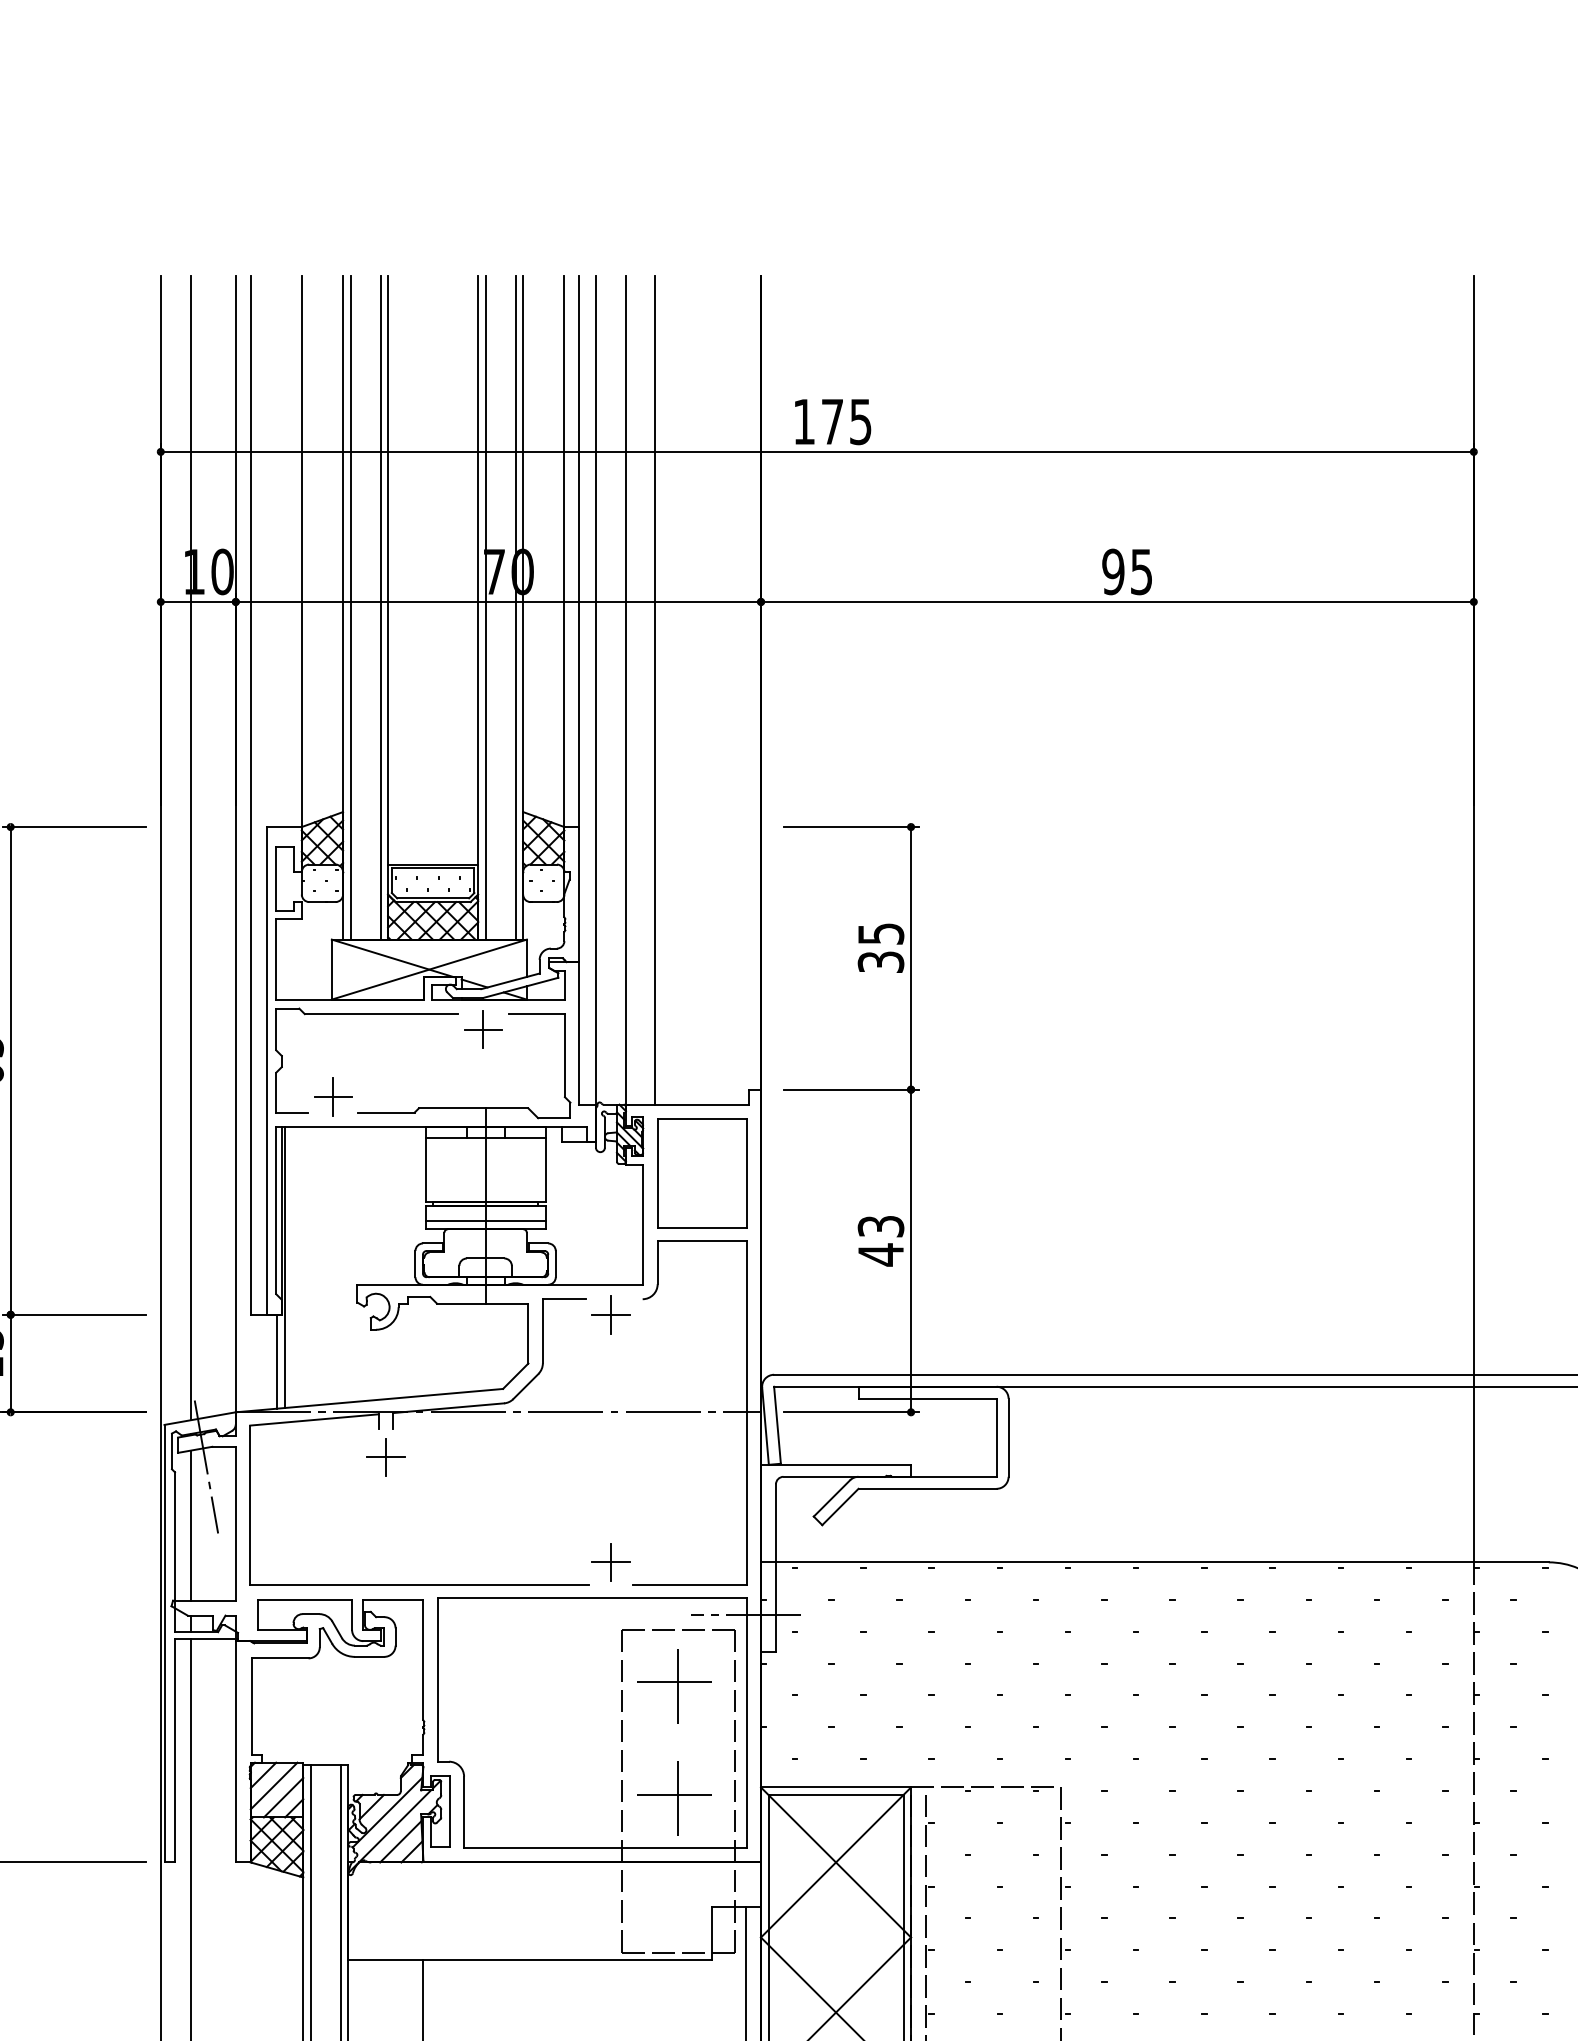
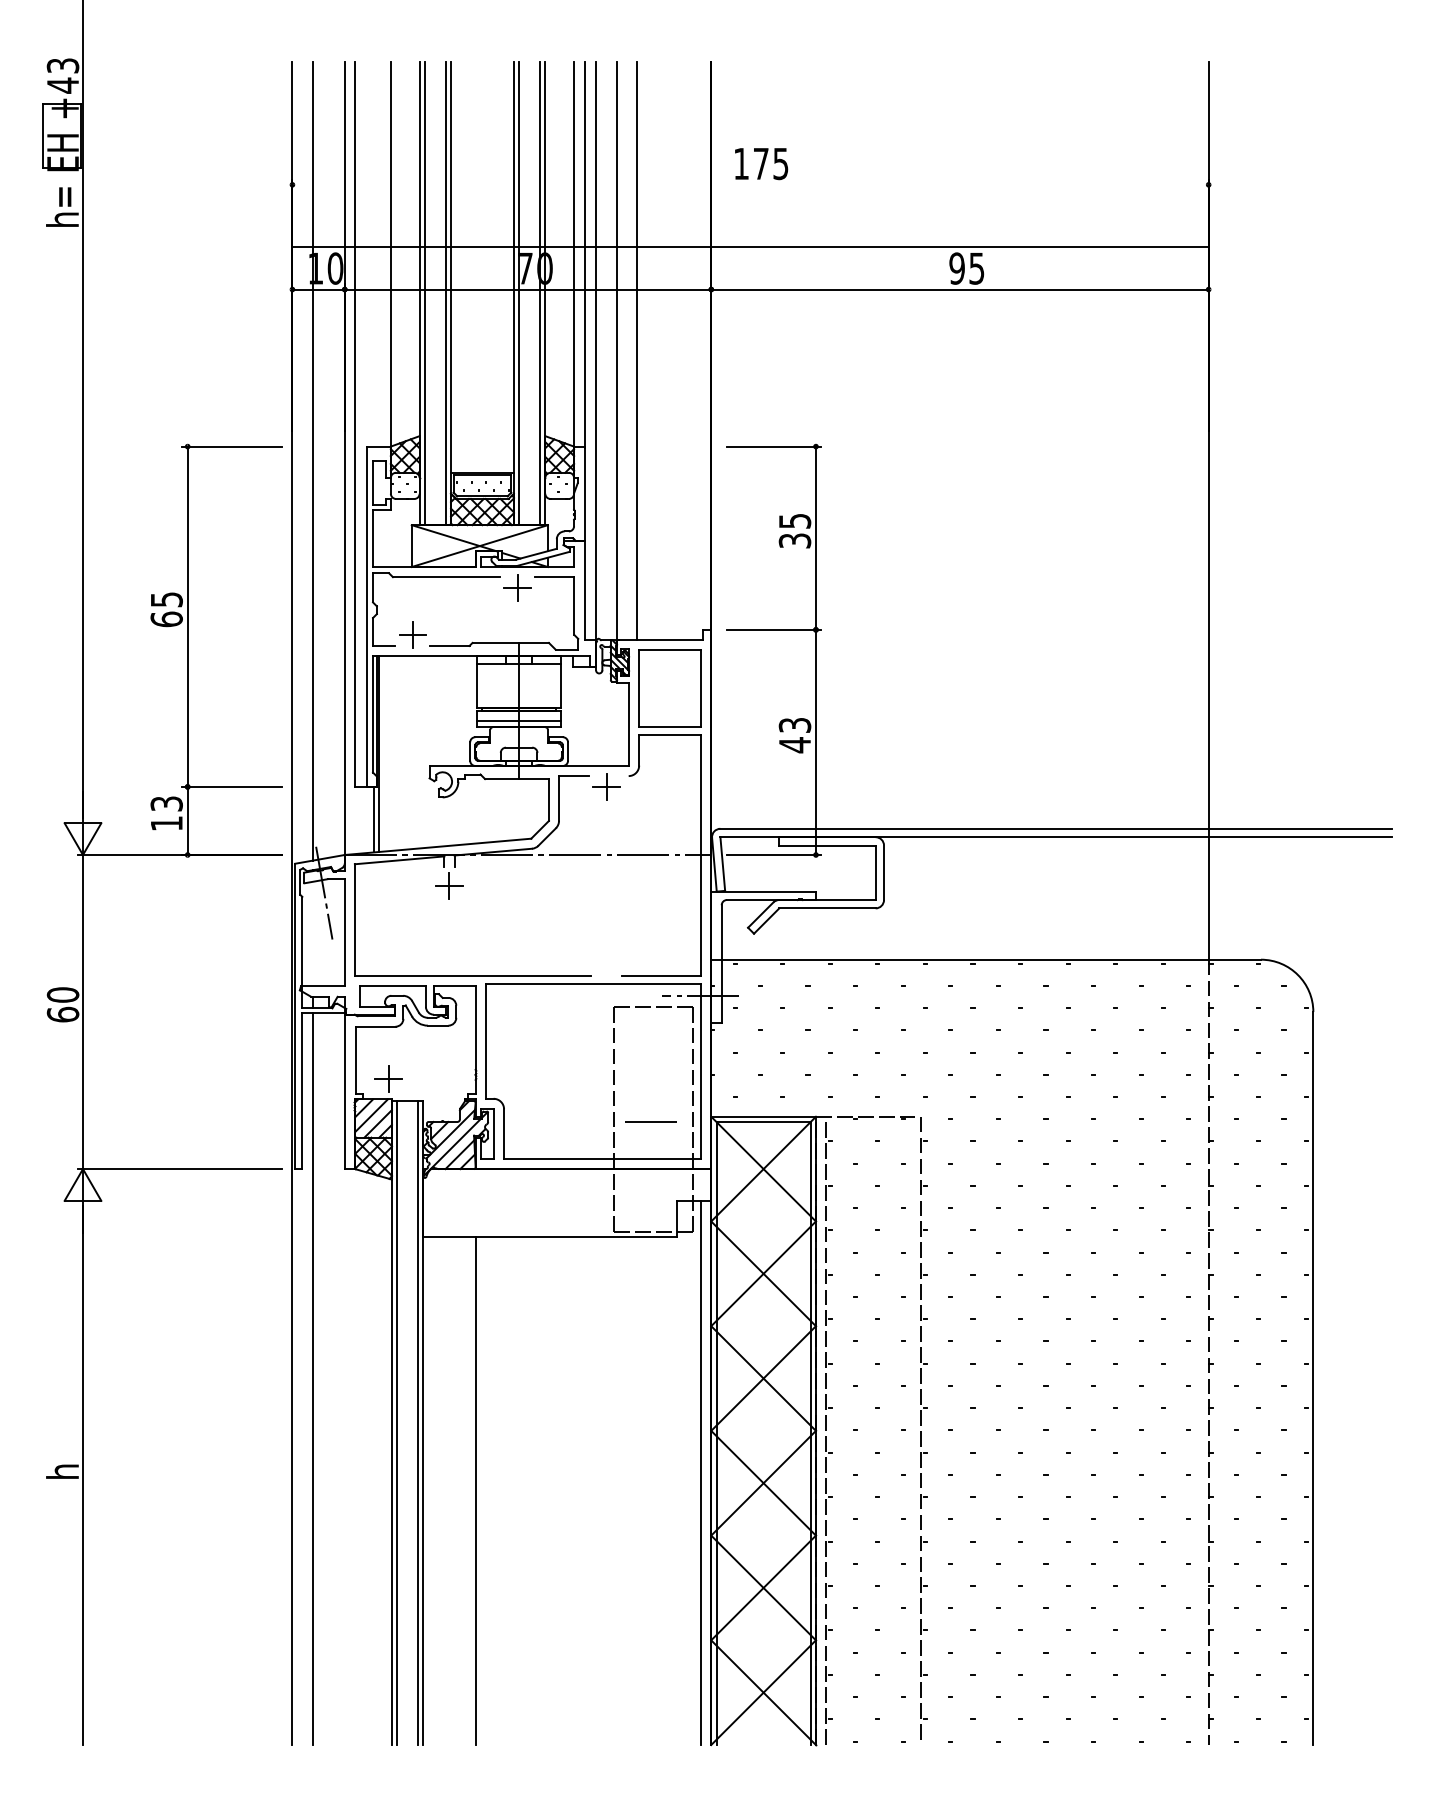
line: (817, 451) -> (750, 246), moved
line: (190, 1524) -> (313, 933), removed
part: (610, 1562) -> (388, 1078), moved
part: (673, 1685) -> (650, 1045), removed
line: (678, 1794) -> (653, 1121), removed

